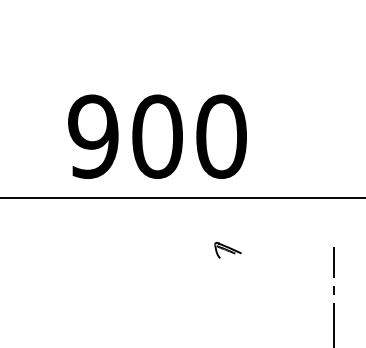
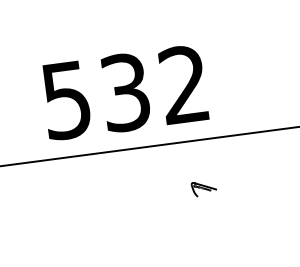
text: (157, 136) -> (125, 92), 900 -> 532

